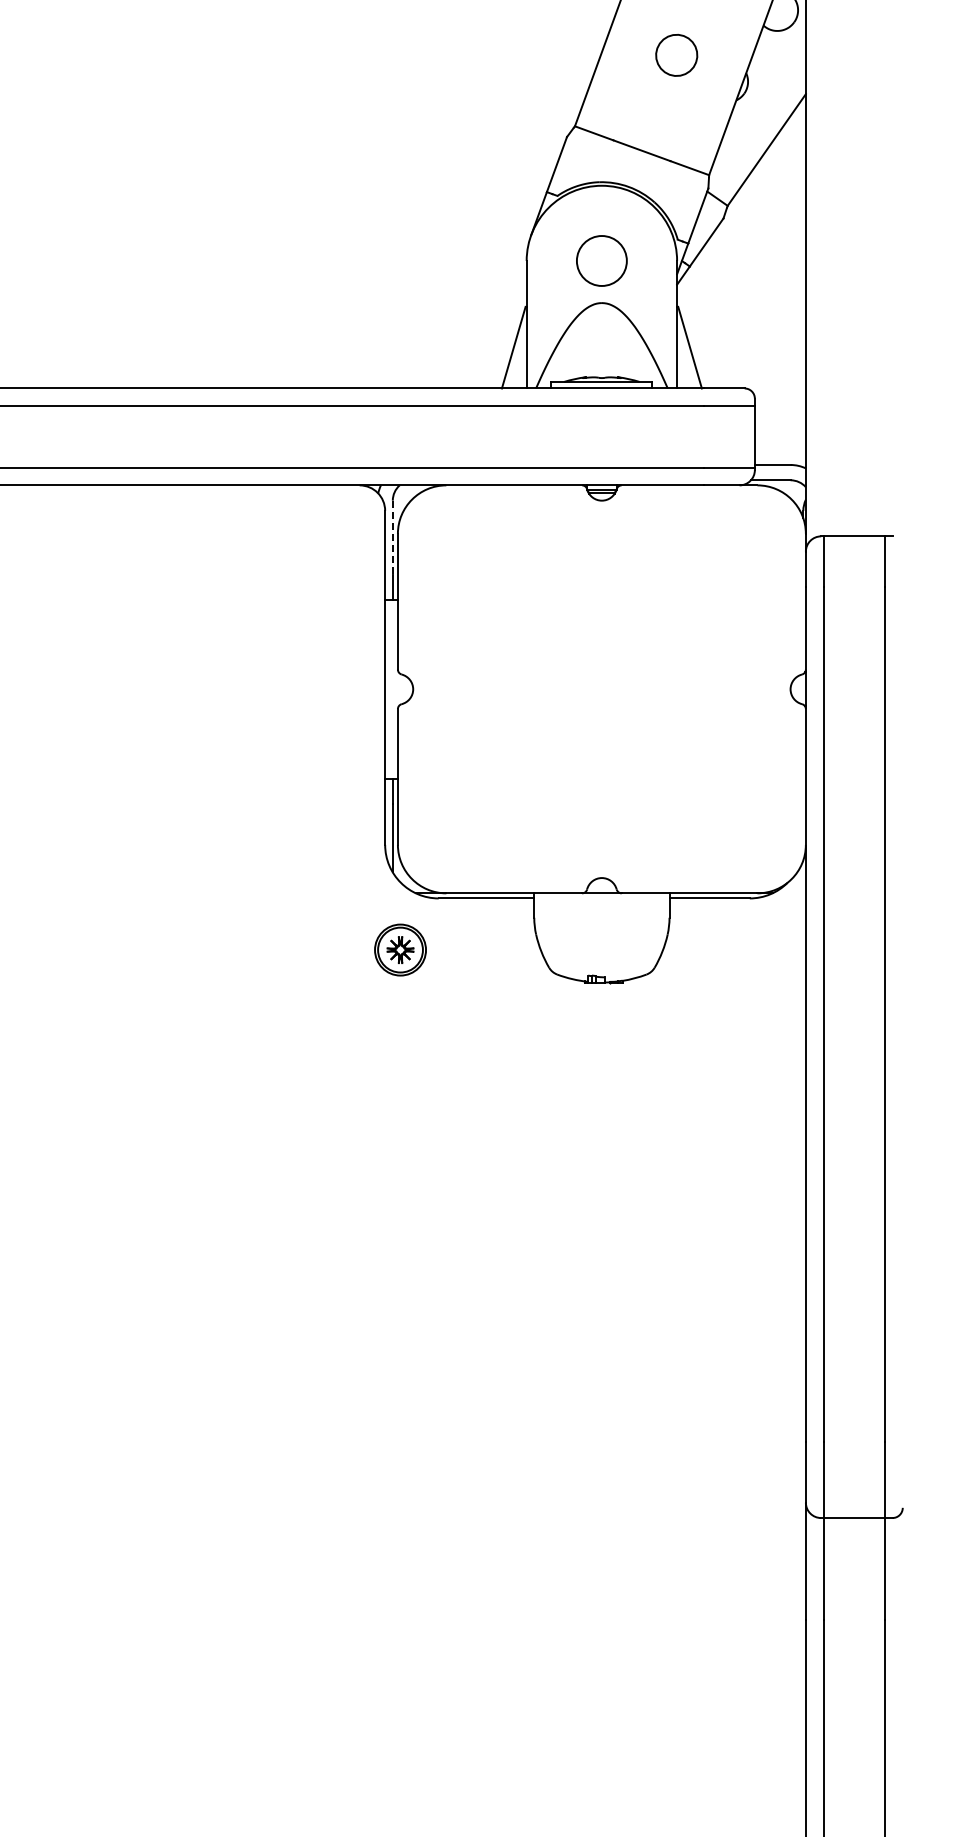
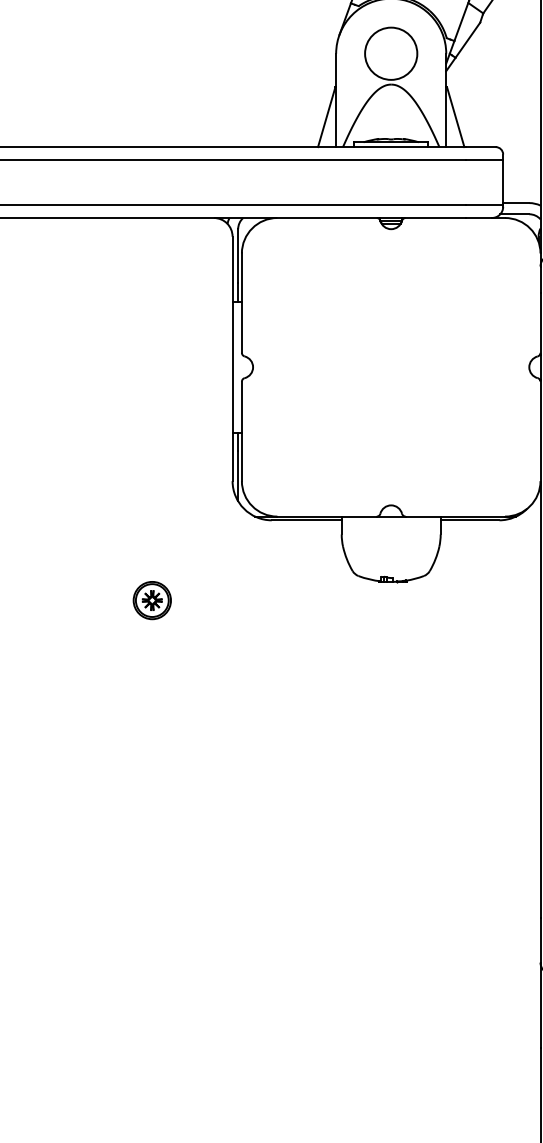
circle: (601, 260) -> (390, 53), size x1.43
line: (392, 537) -> (237, 256), dashed -> solid
part: (400, 949) -> (152, 600), moved

